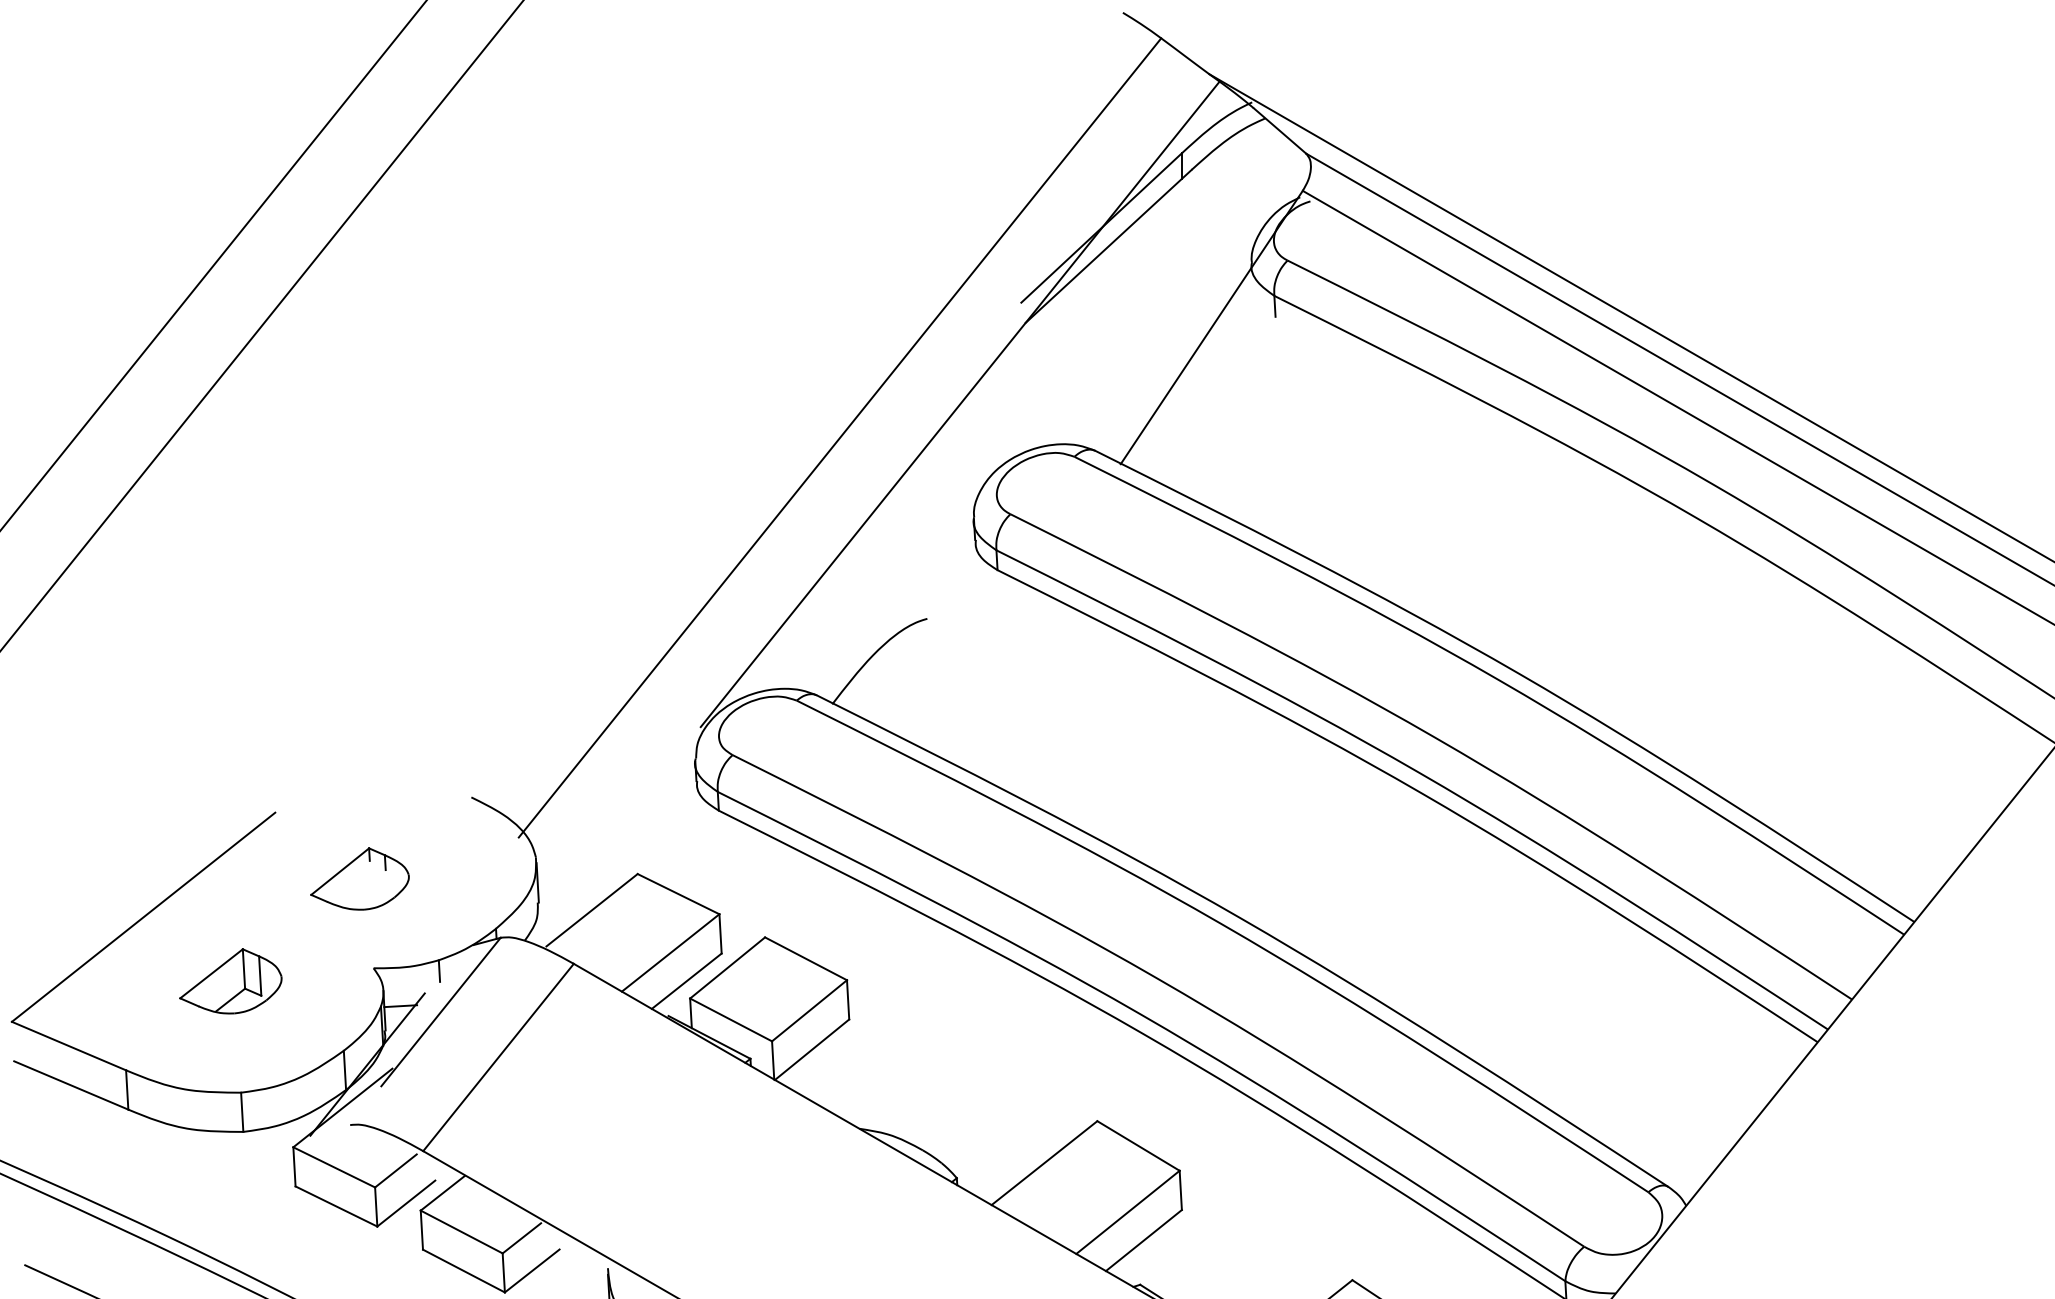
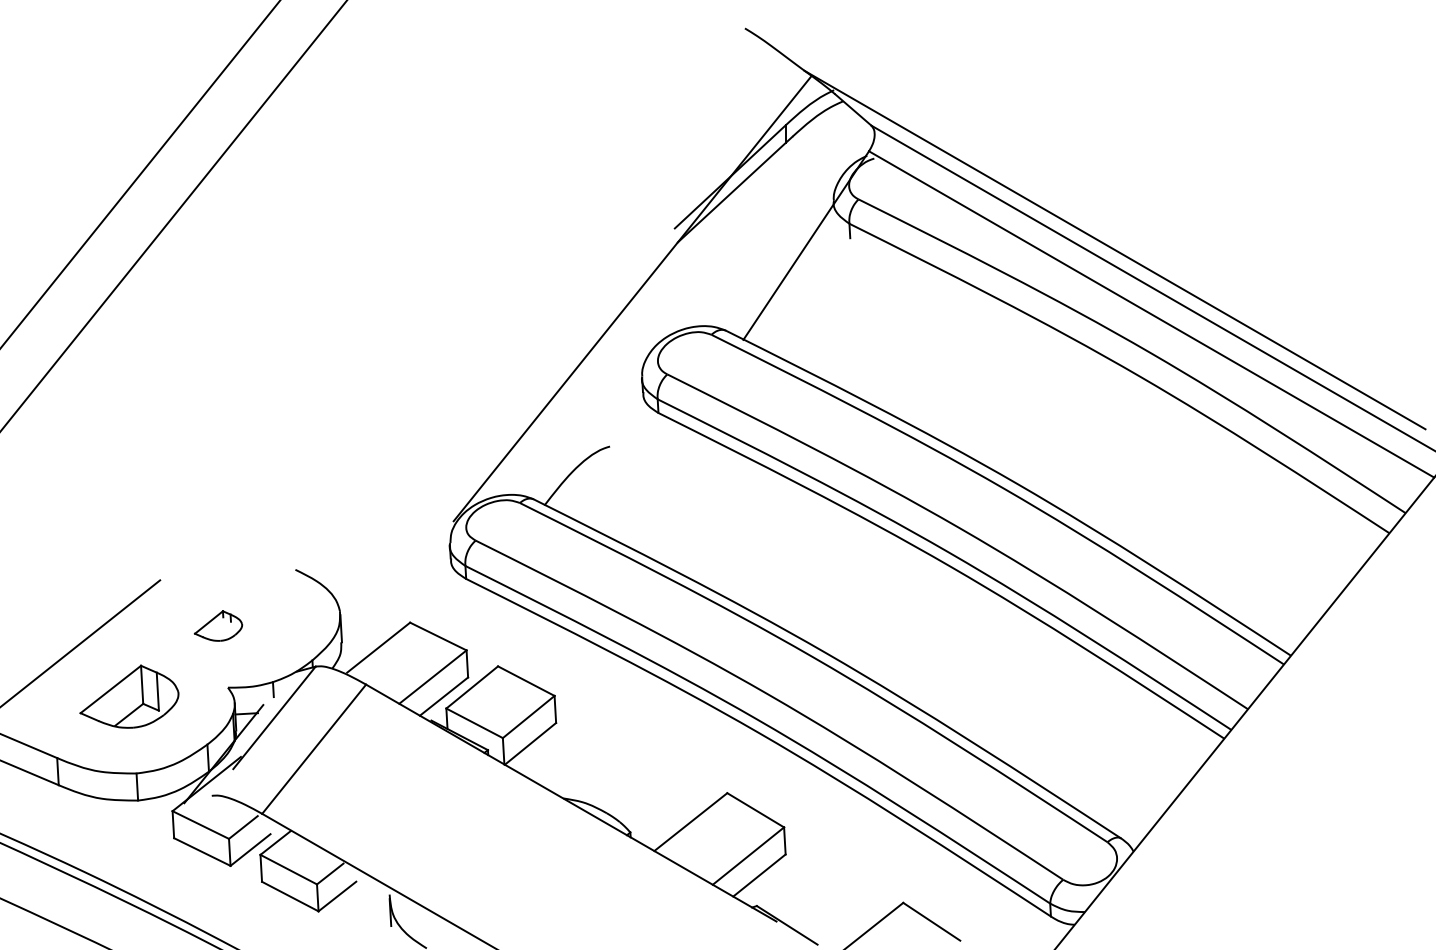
line: (839, 437) -> (549, 321), removed
part: (359, 878) -> (218, 625), size x0.7
part: (230, 981) -> (129, 696), size x1.4

